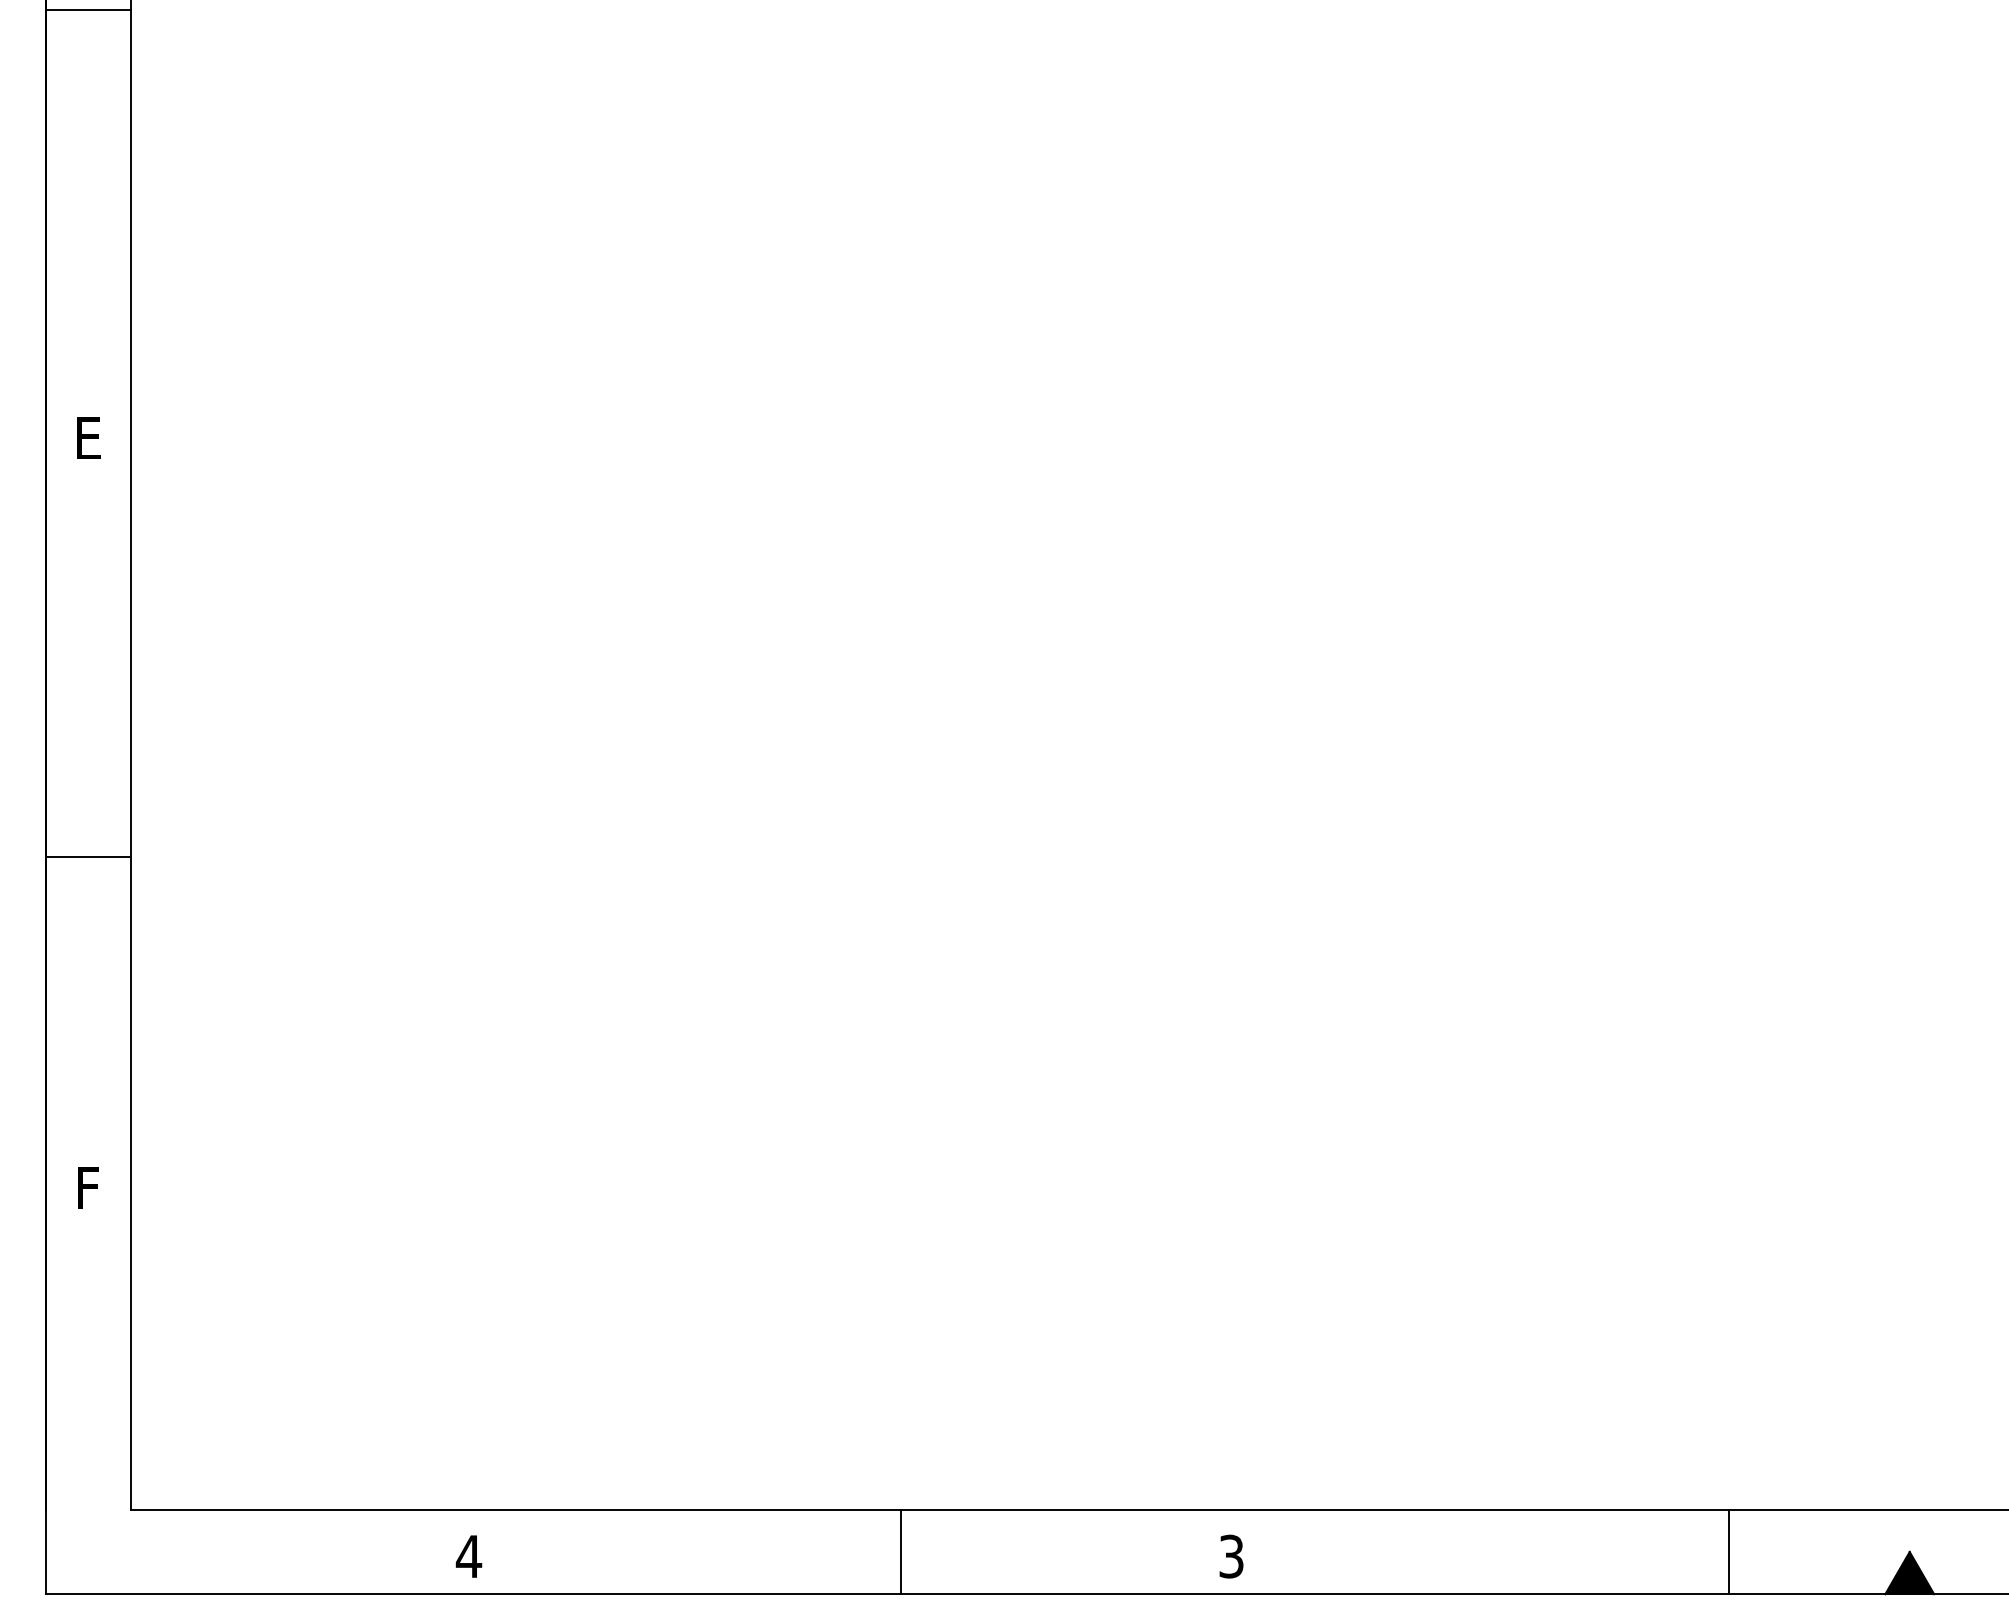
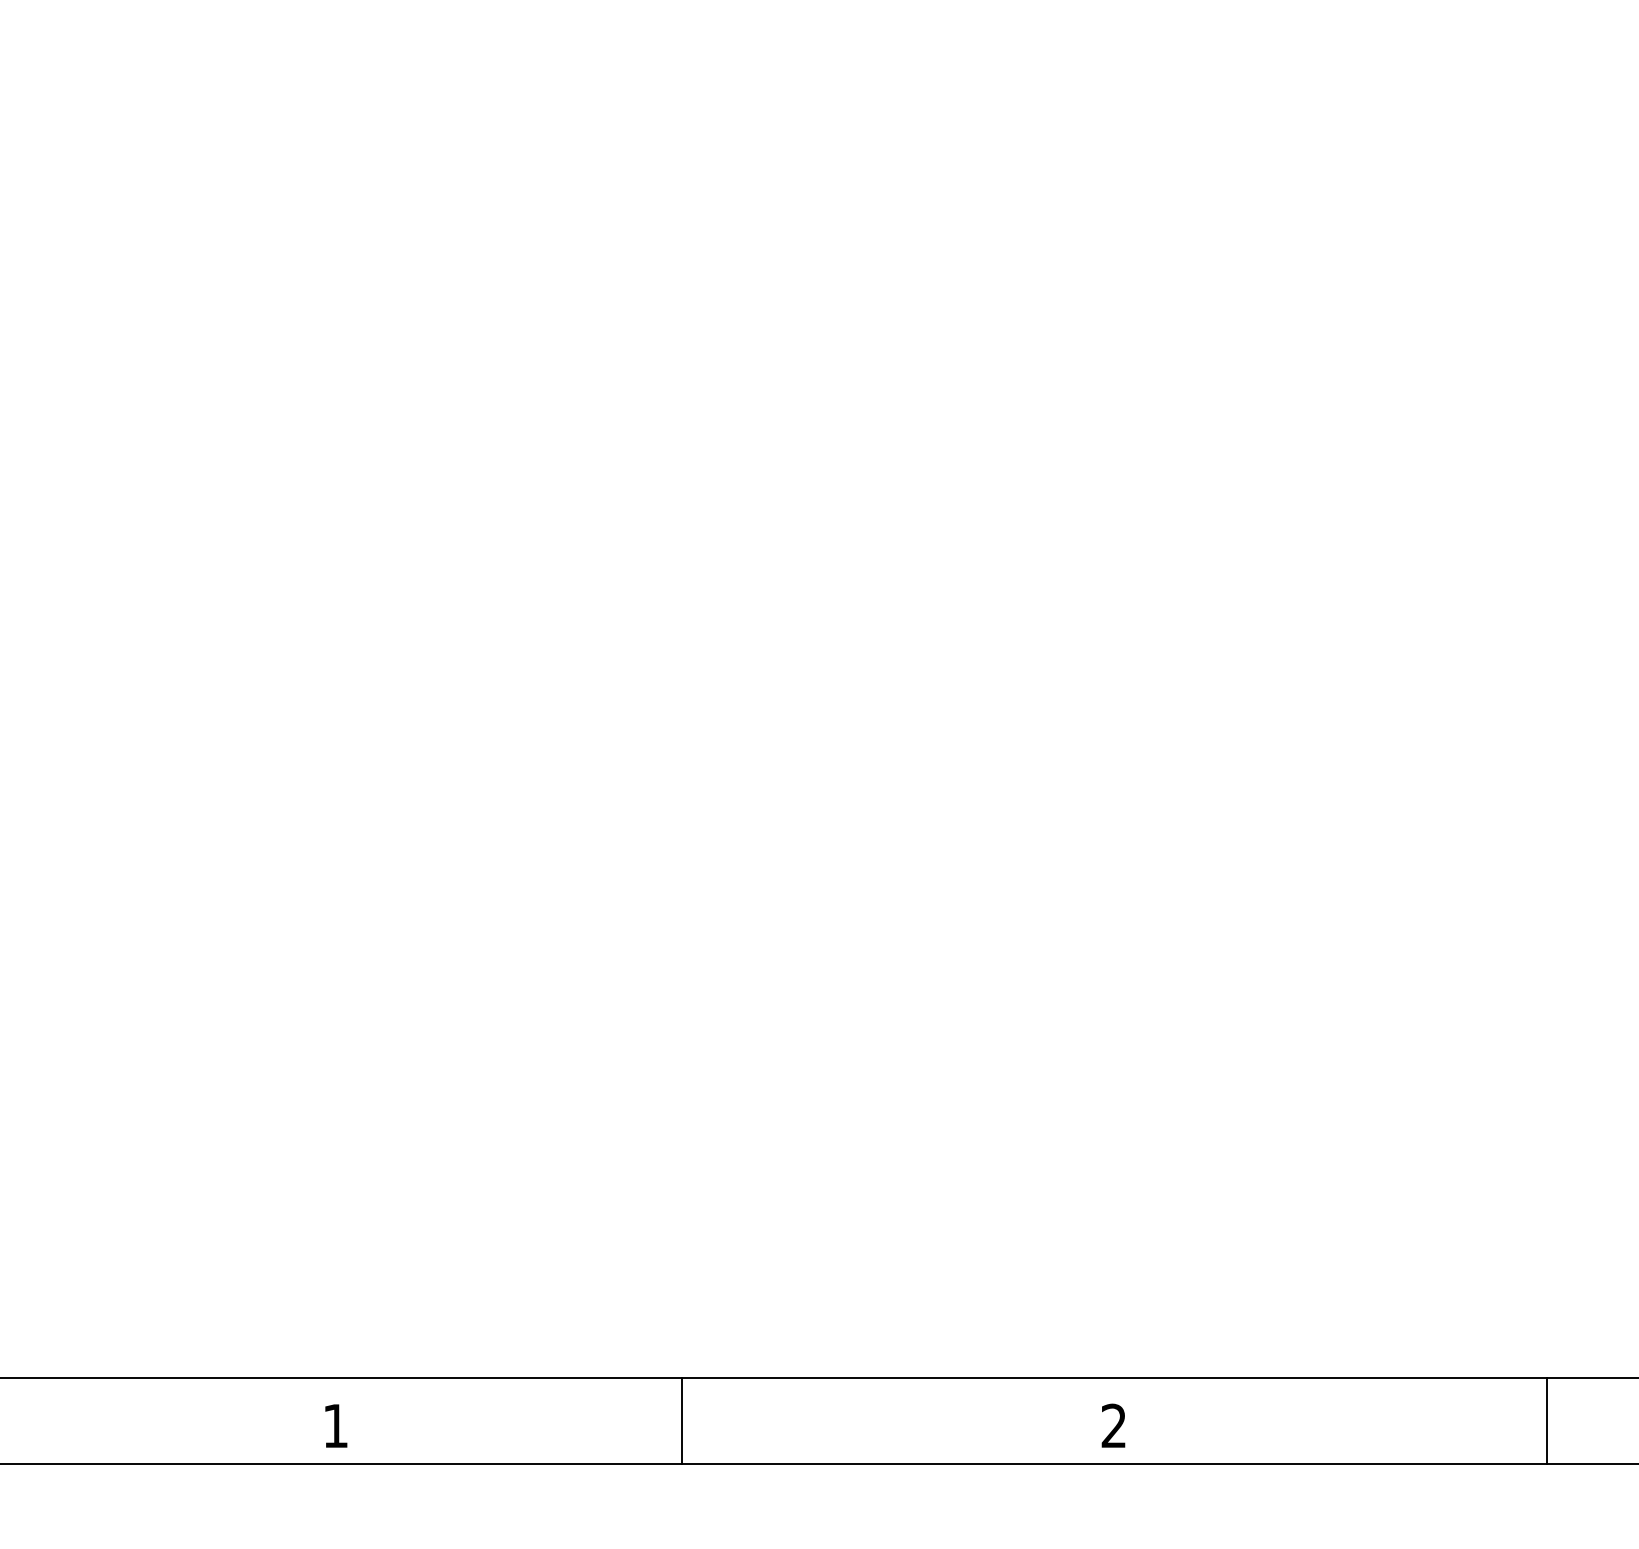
line: (901, 1551) -> (682, 1420), moved
line: (1728, 1551) -> (1546, 1420), moved
text: (468, 1556) -> (335, 1425), 4 -> 1
text: (1231, 1556) -> (1113, 1425), 3 -> 2

